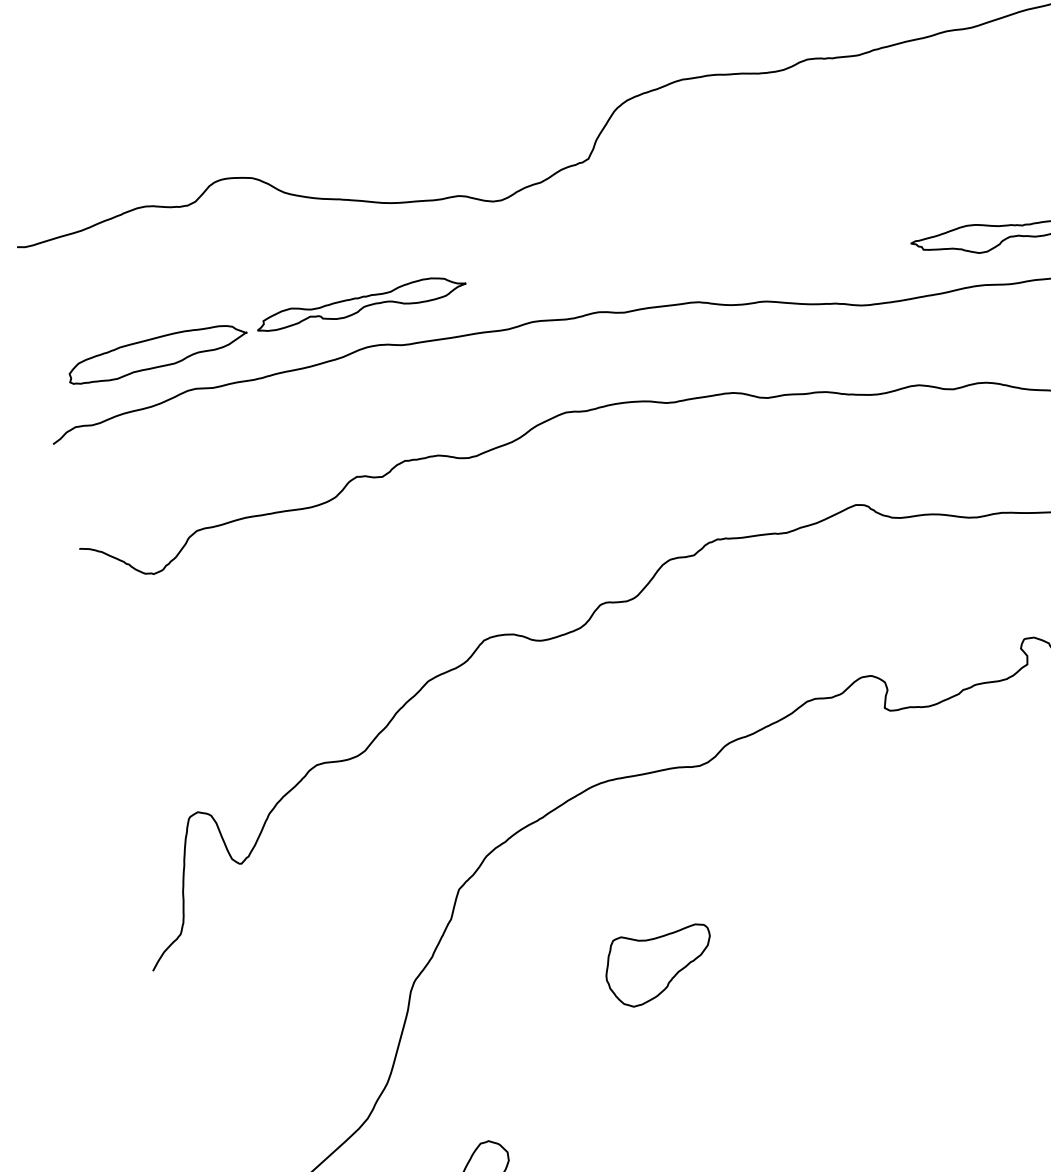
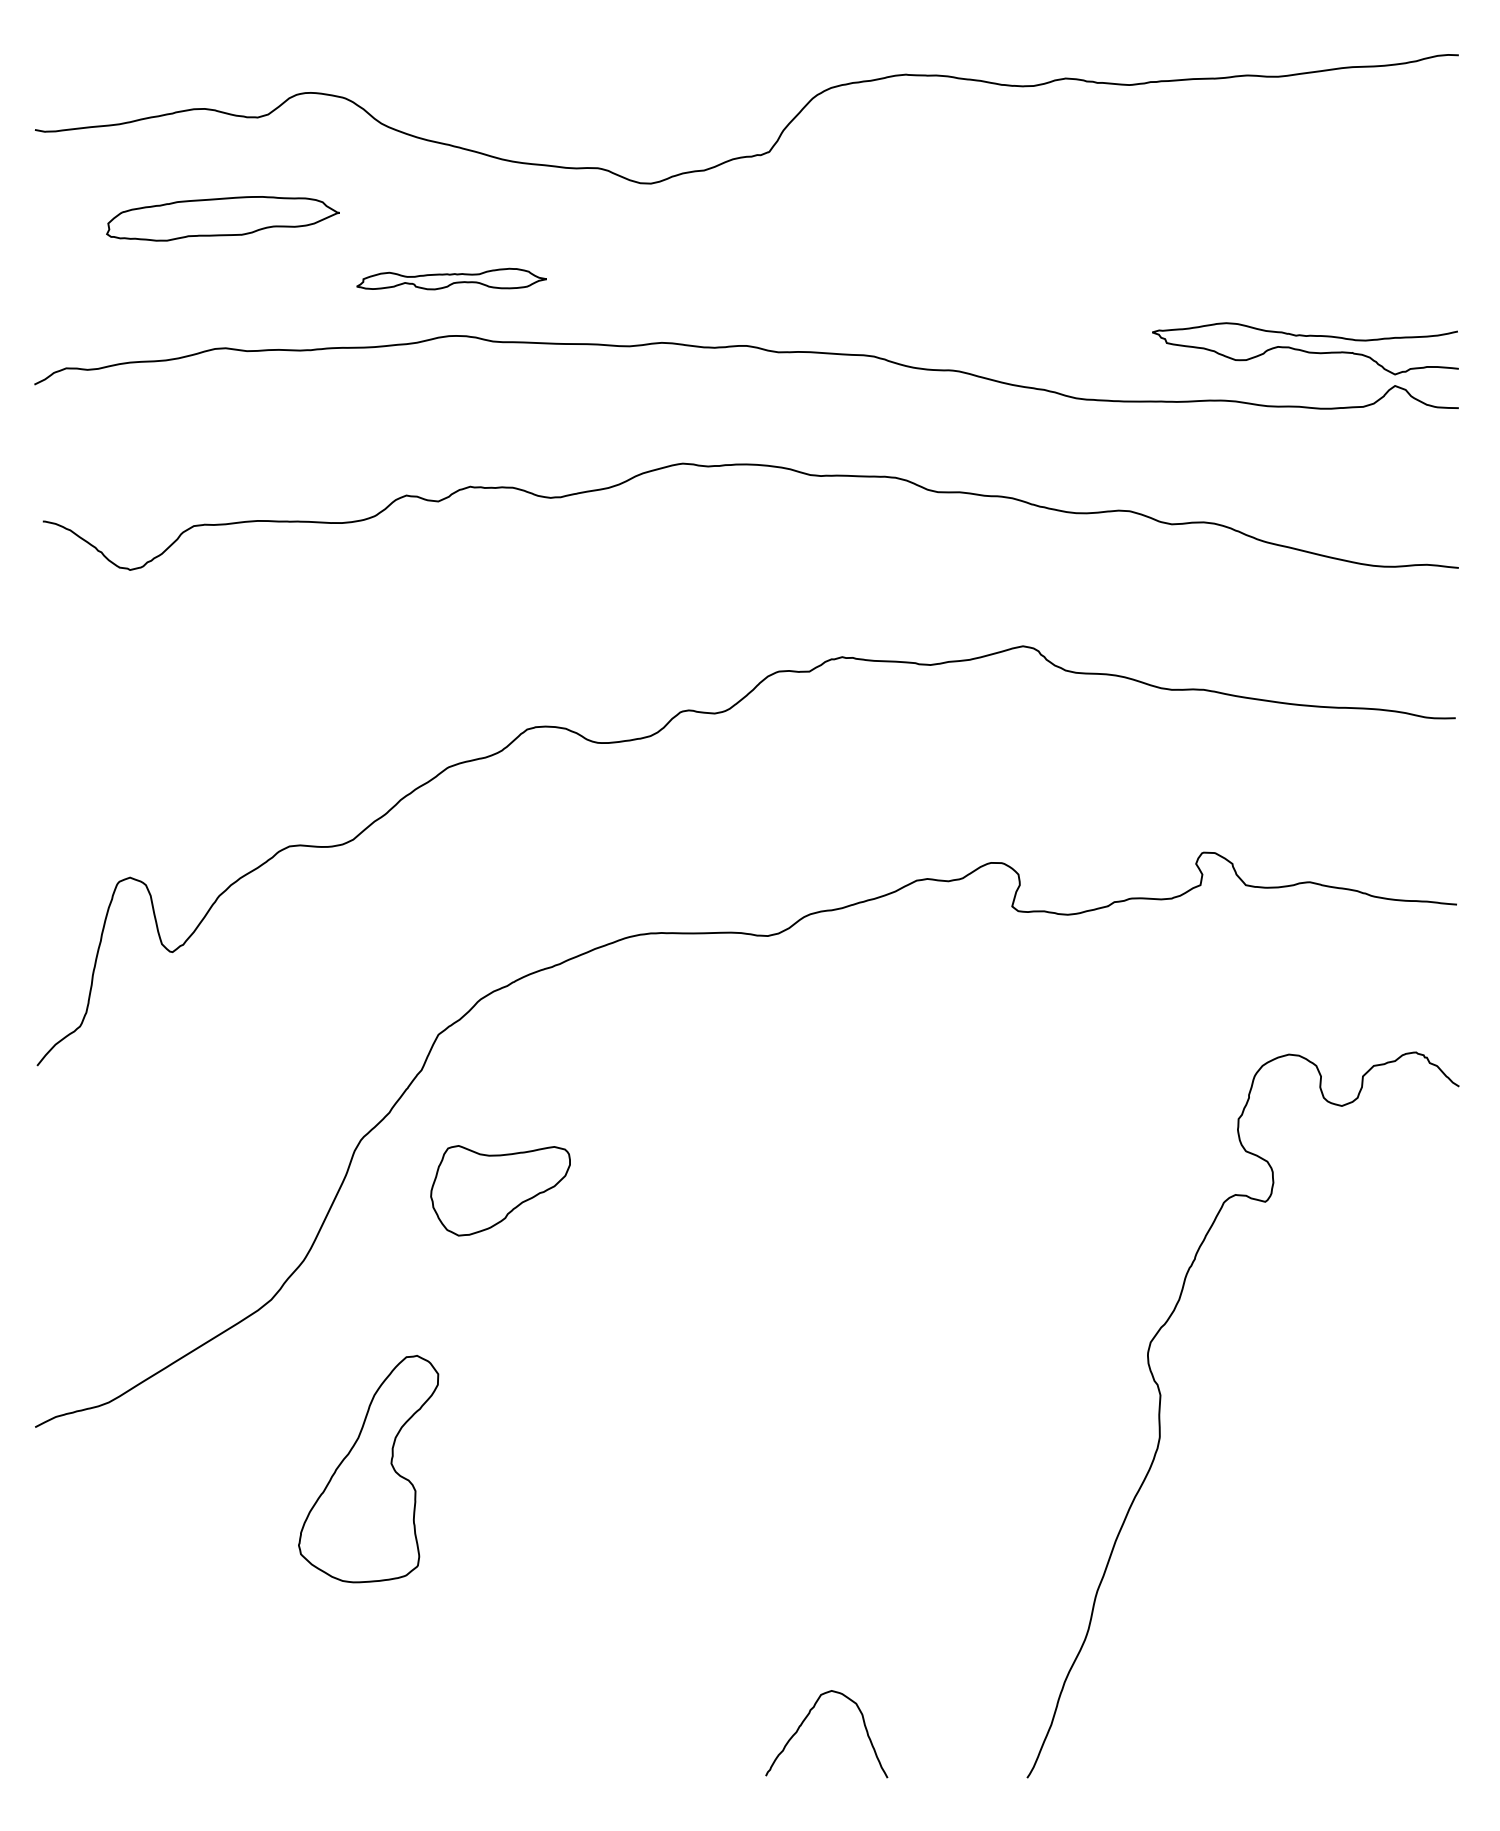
part: (360, 302) -> (451, 278), size x0.7
part: (157, 353) -> (222, 218), moved
part: (659, 965) -> (500, 1190), moved

